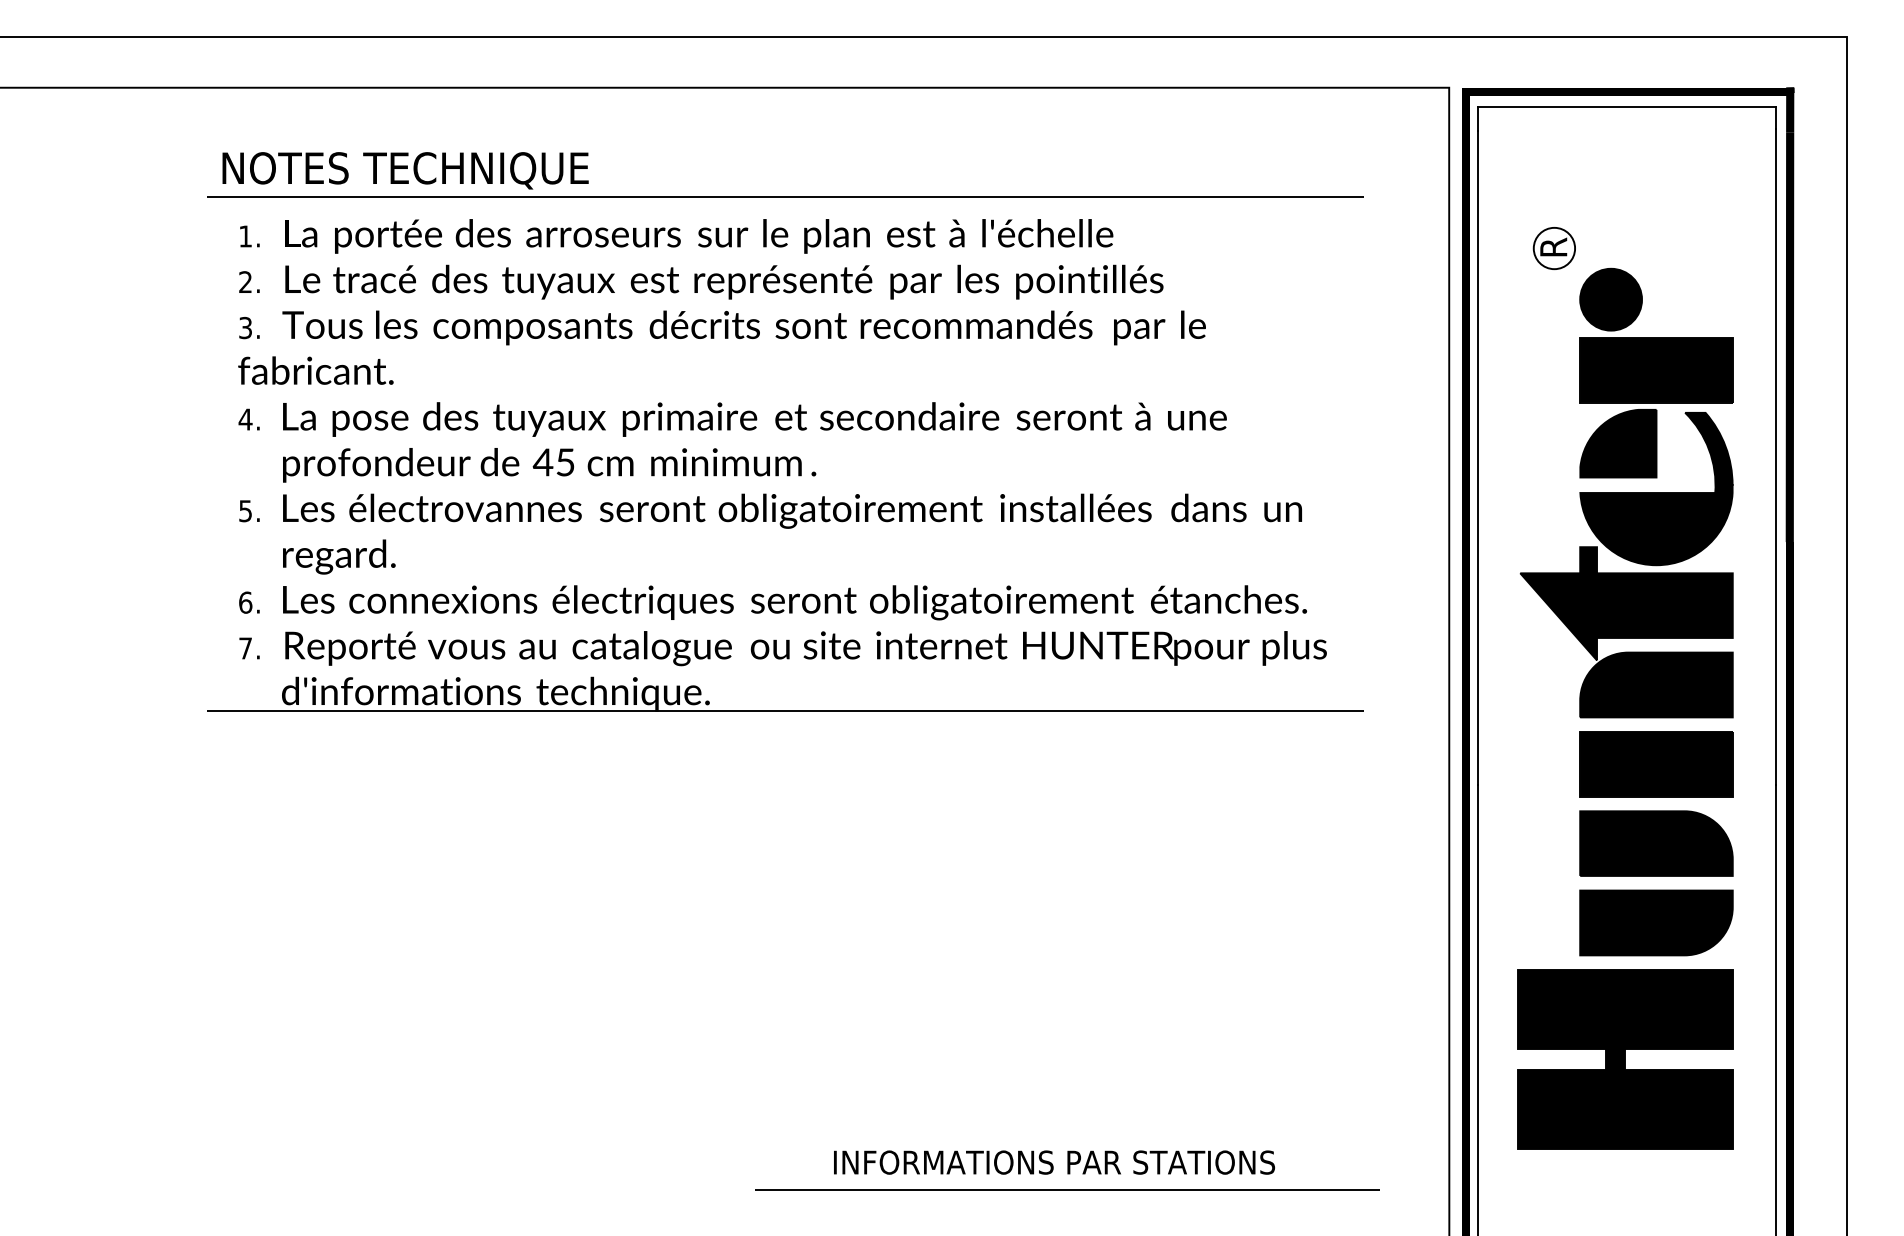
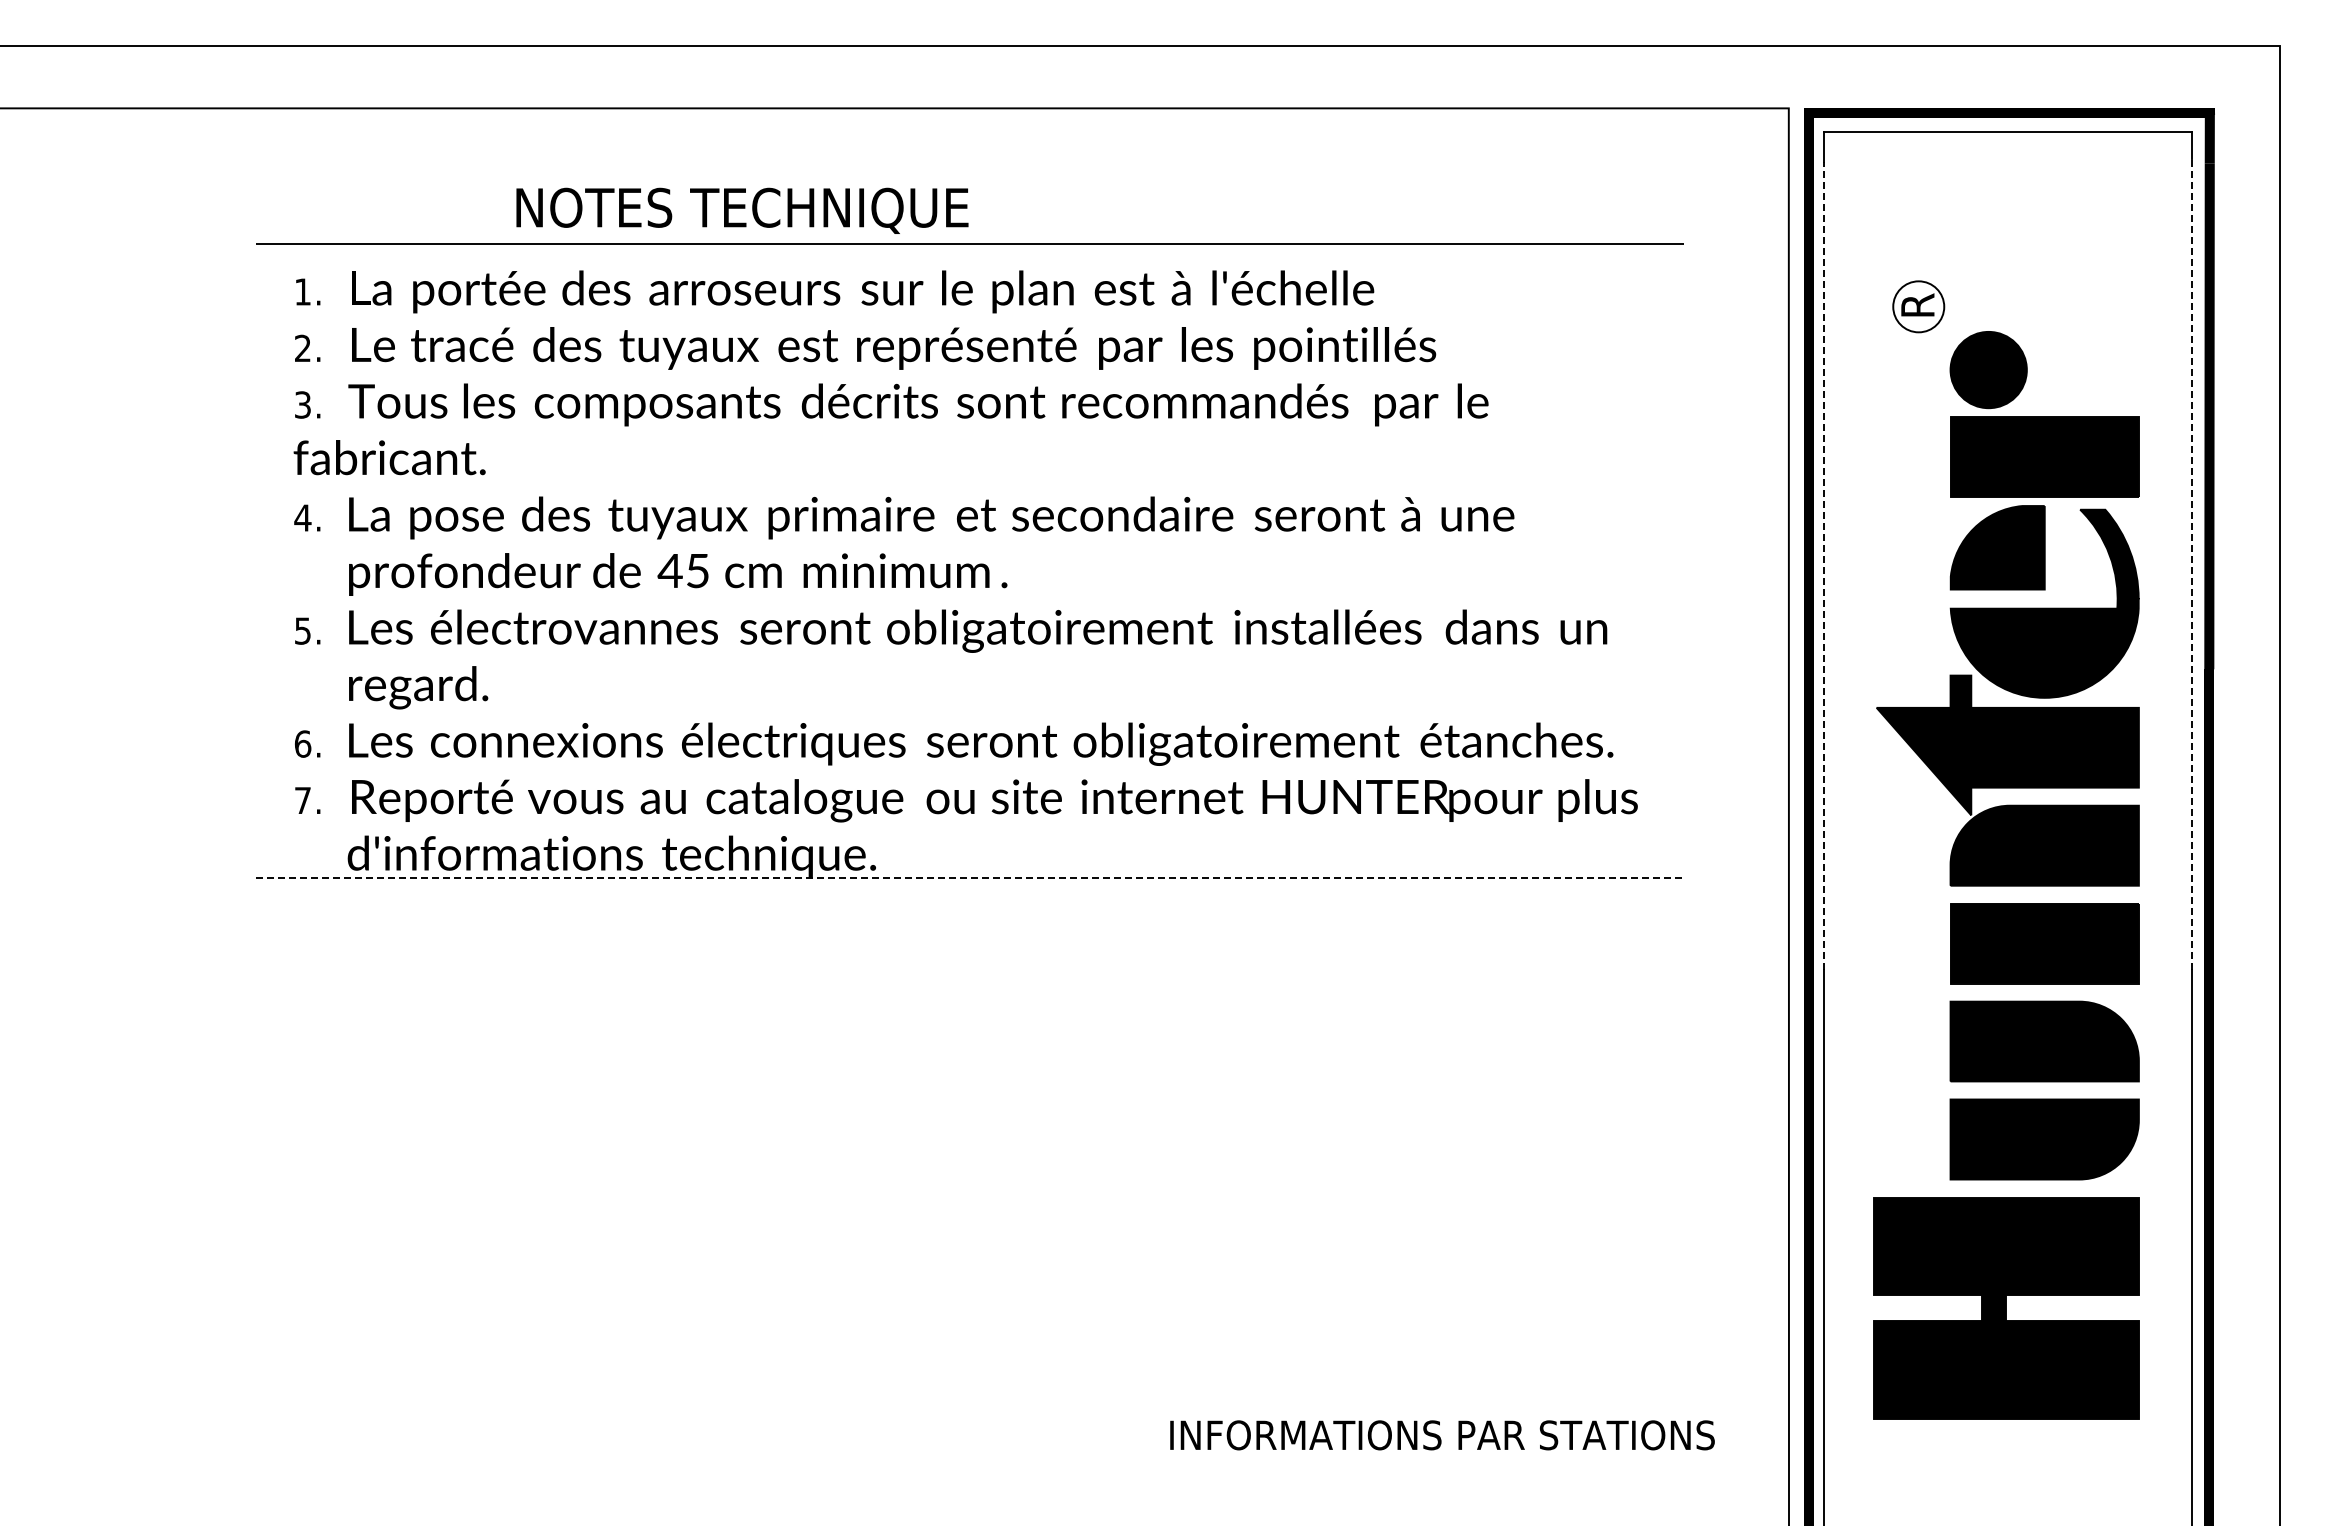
text: (405, 170) -> (742, 210), moved
line: (1776, 456) -> (2192, 563), solid -> dashed
line: (1478, 458) -> (1824, 565), solid -> dashed
line: (785, 711) -> (969, 878), solid -> dashed
text: (1054, 1162) -> (1442, 1435), moved
line: (1067, 1190) -> (1317, 1469), removed

